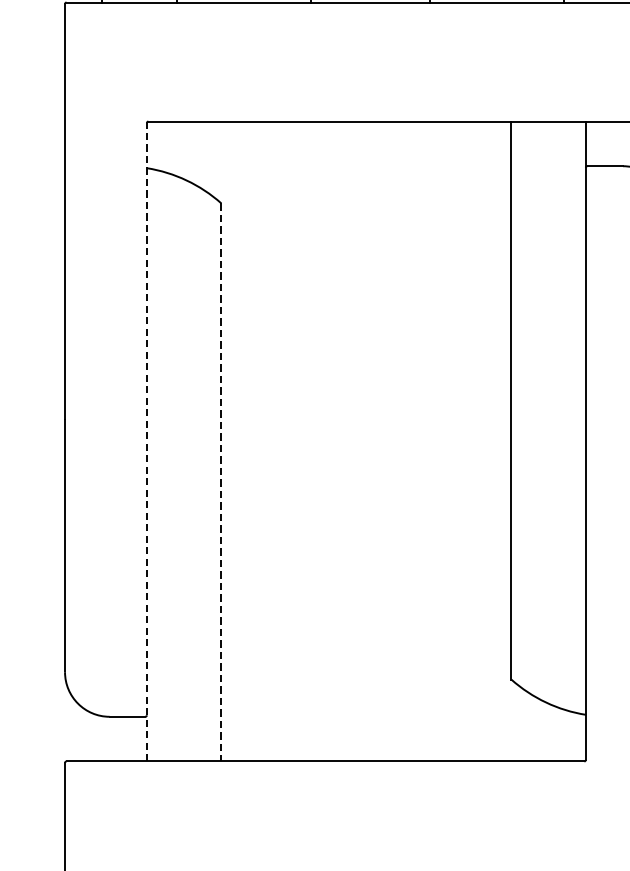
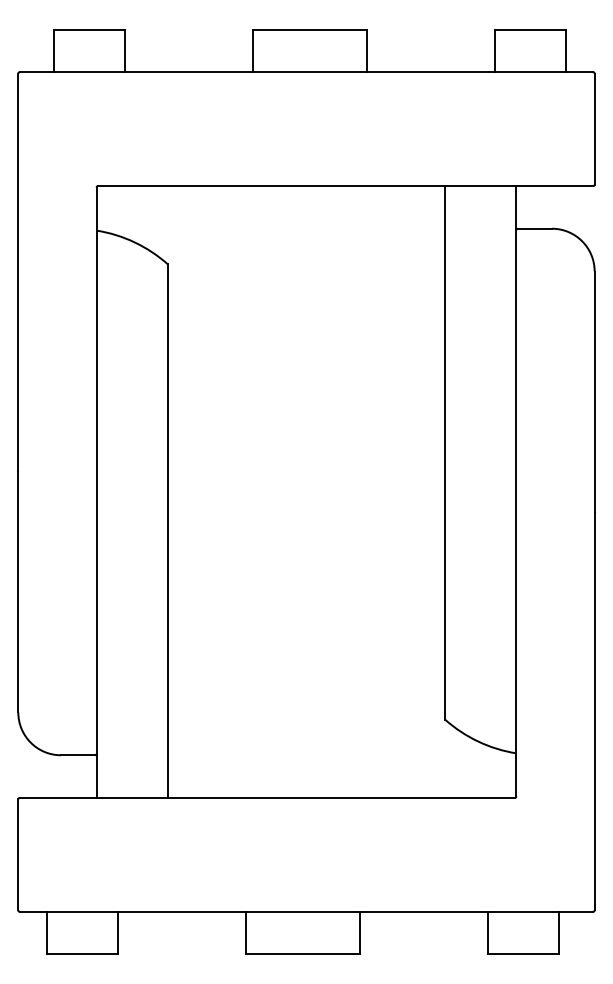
line: (146, 442) -> (96, 492), dashed -> solid
line: (221, 482) -> (167, 531), dashed -> solid

